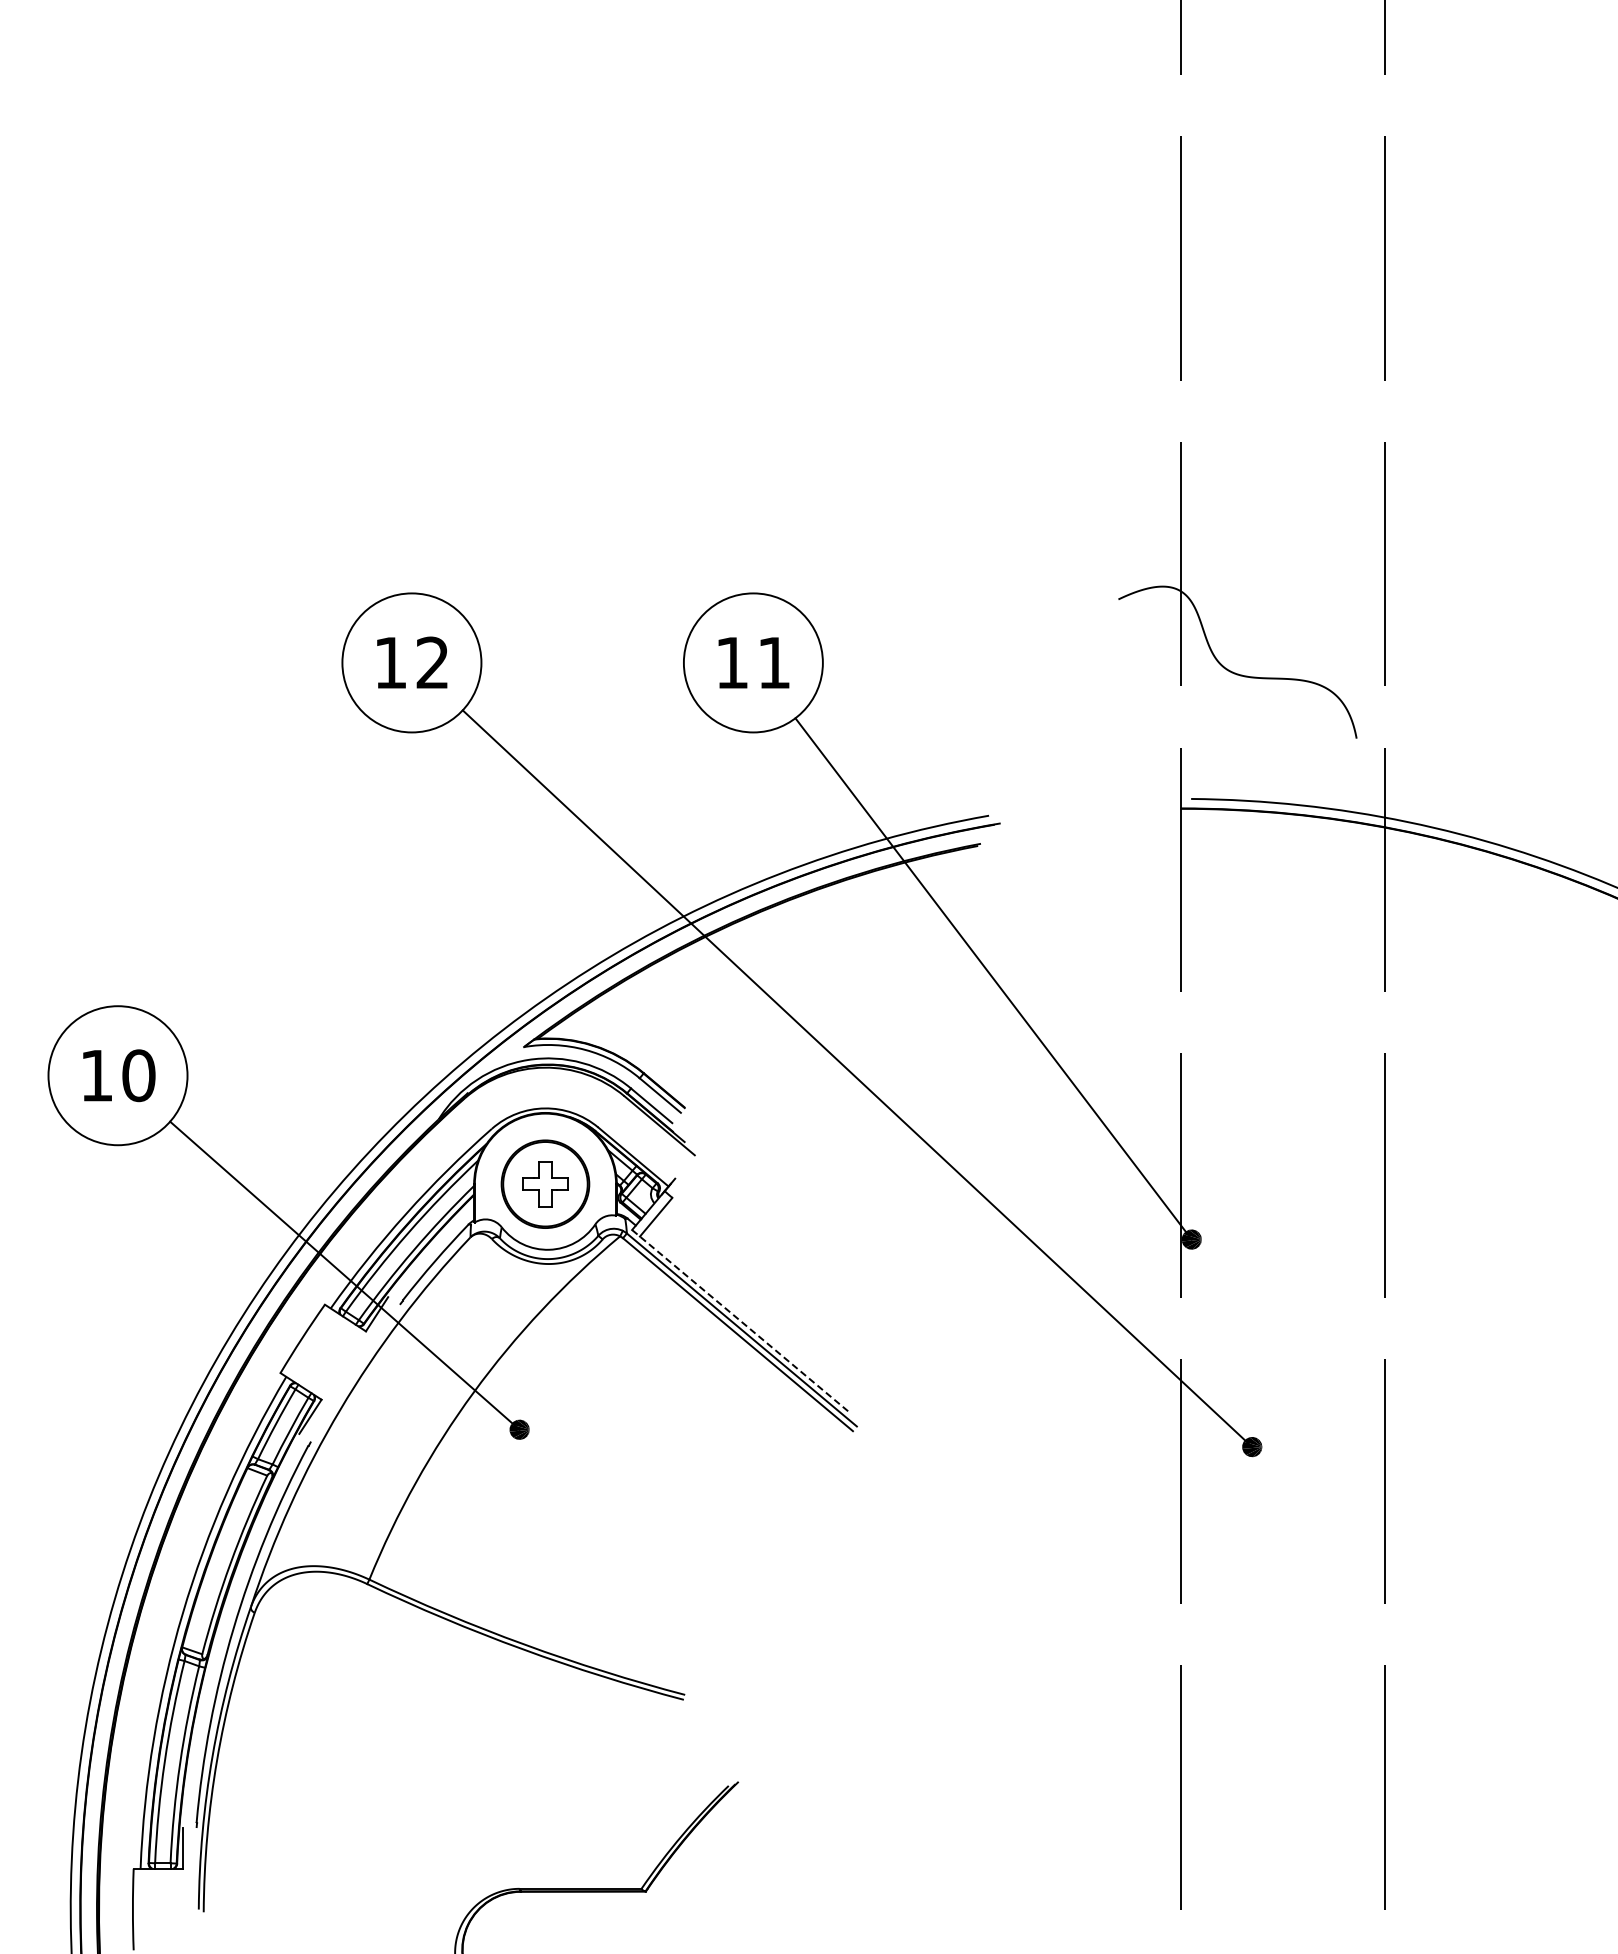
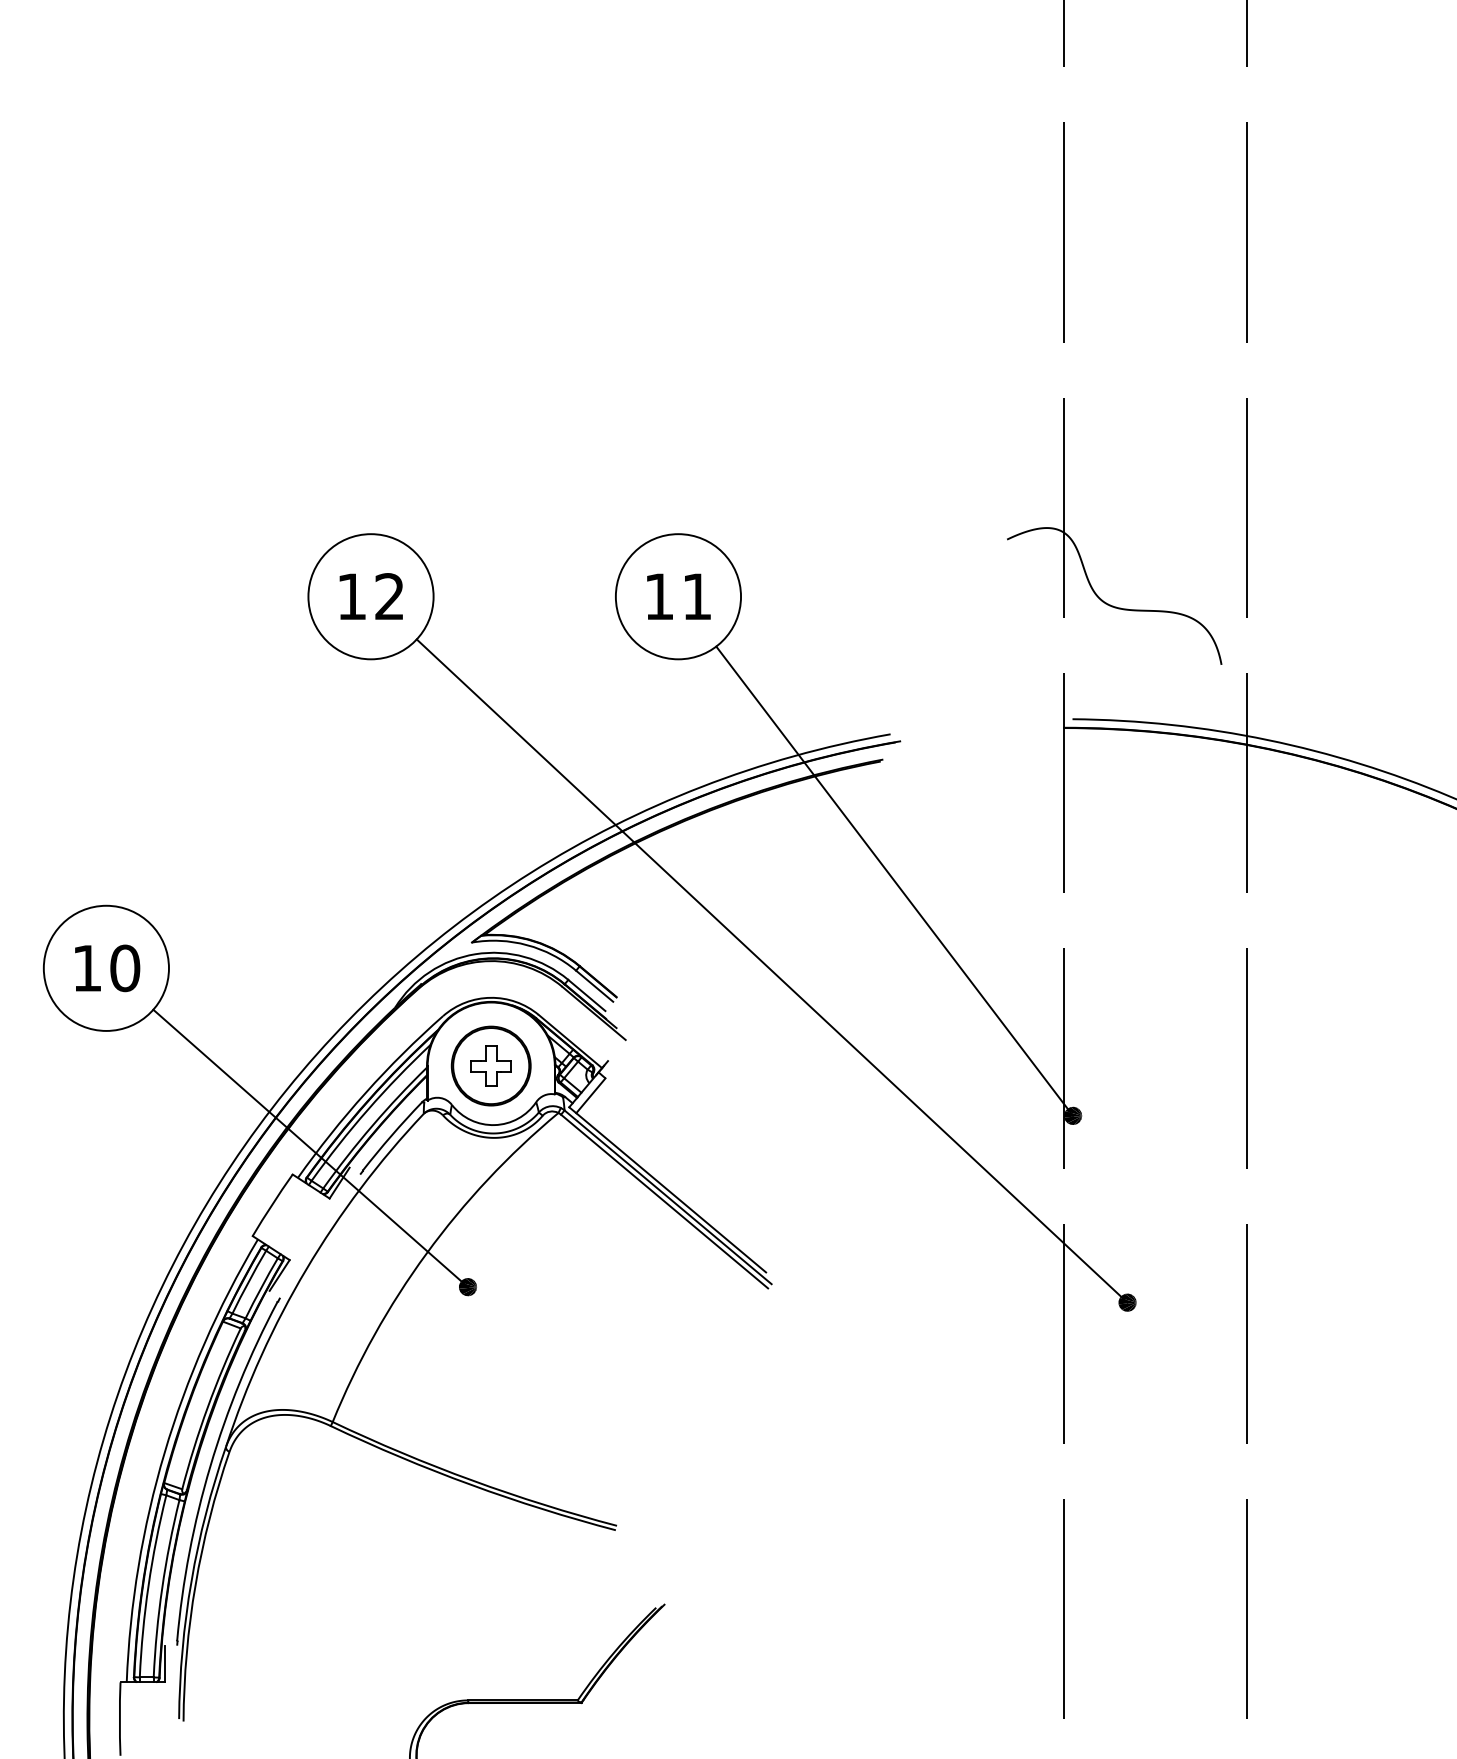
line: (741, 1321) -> (667, 1189), dashed -> solid

